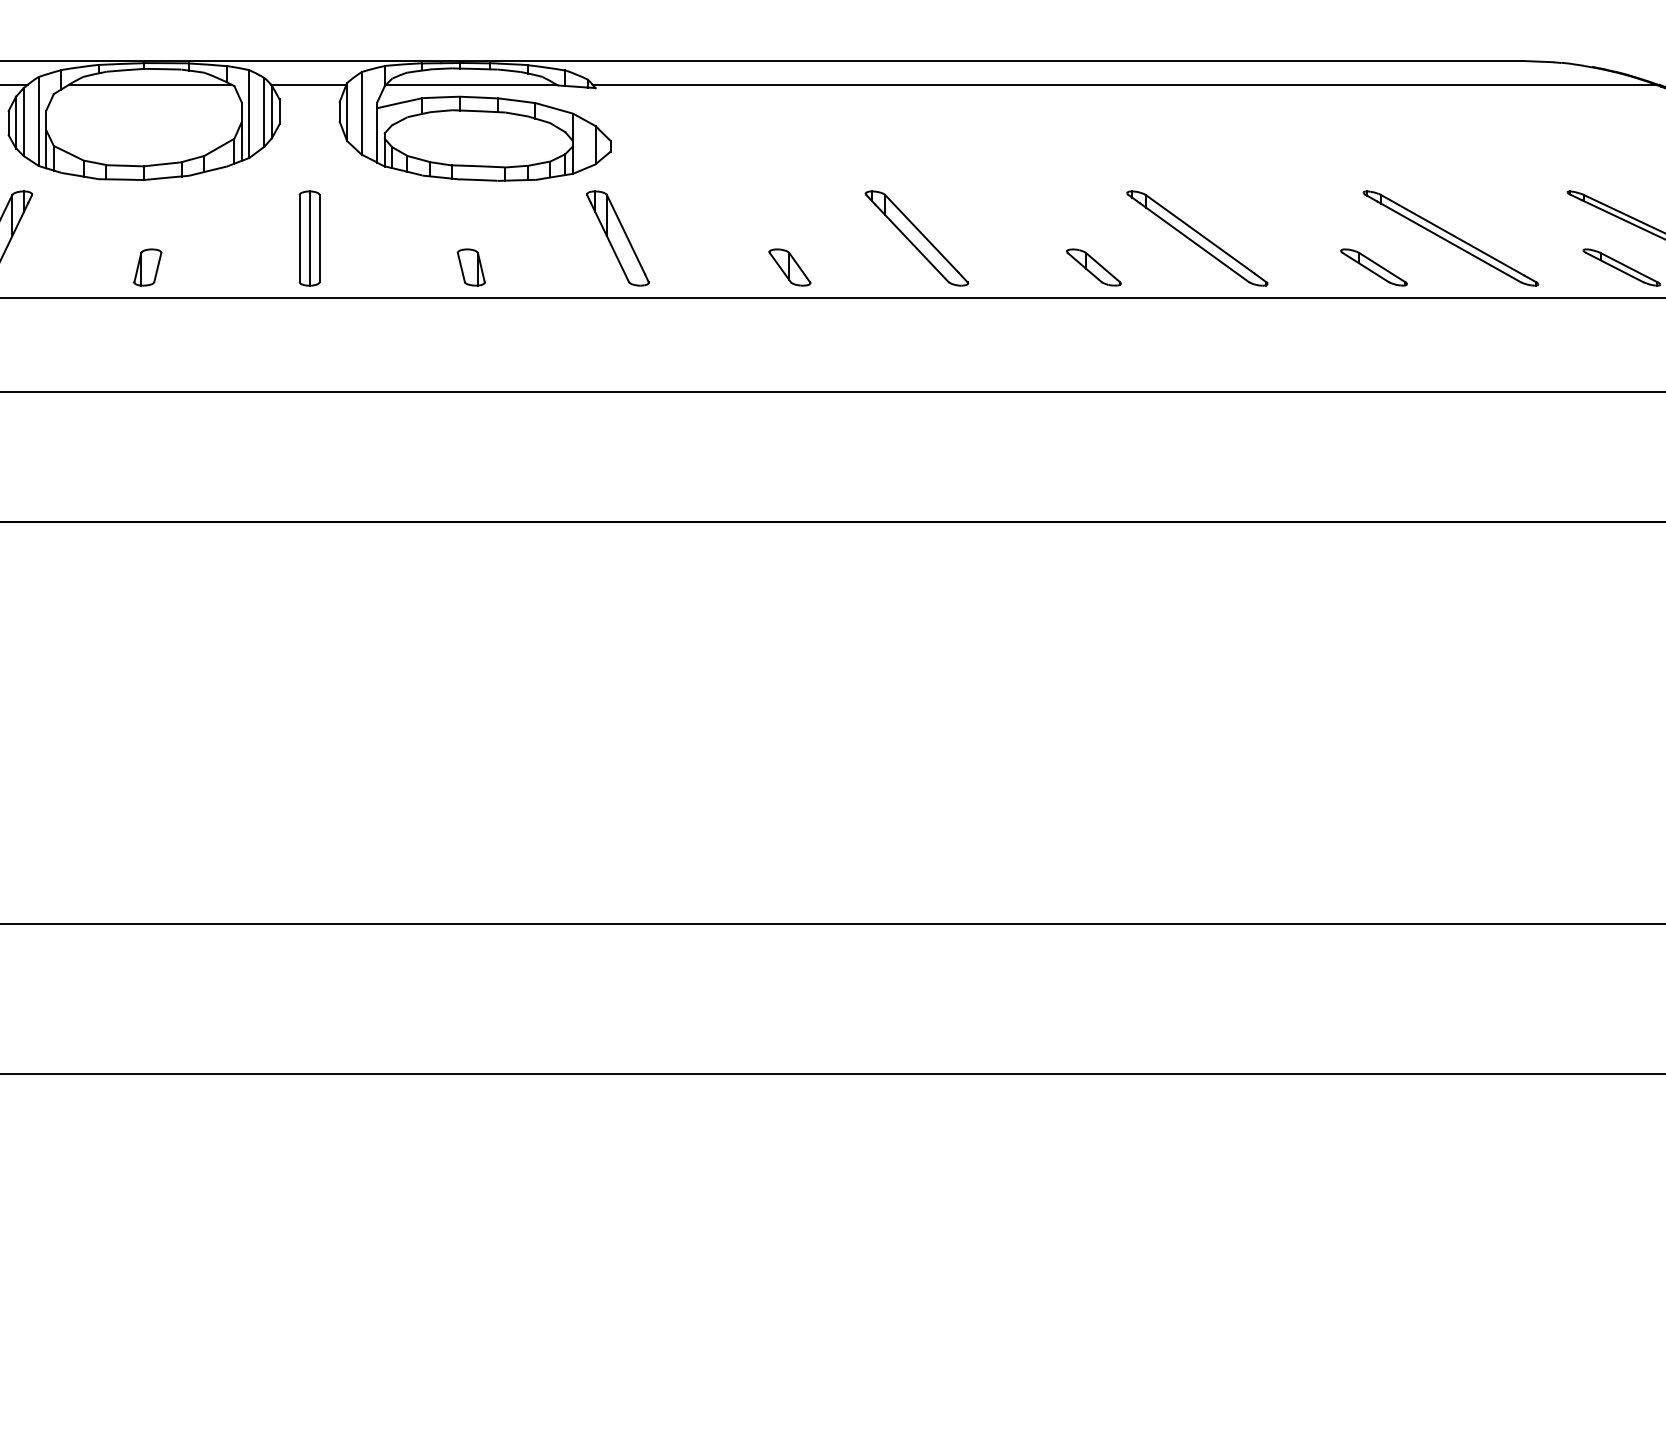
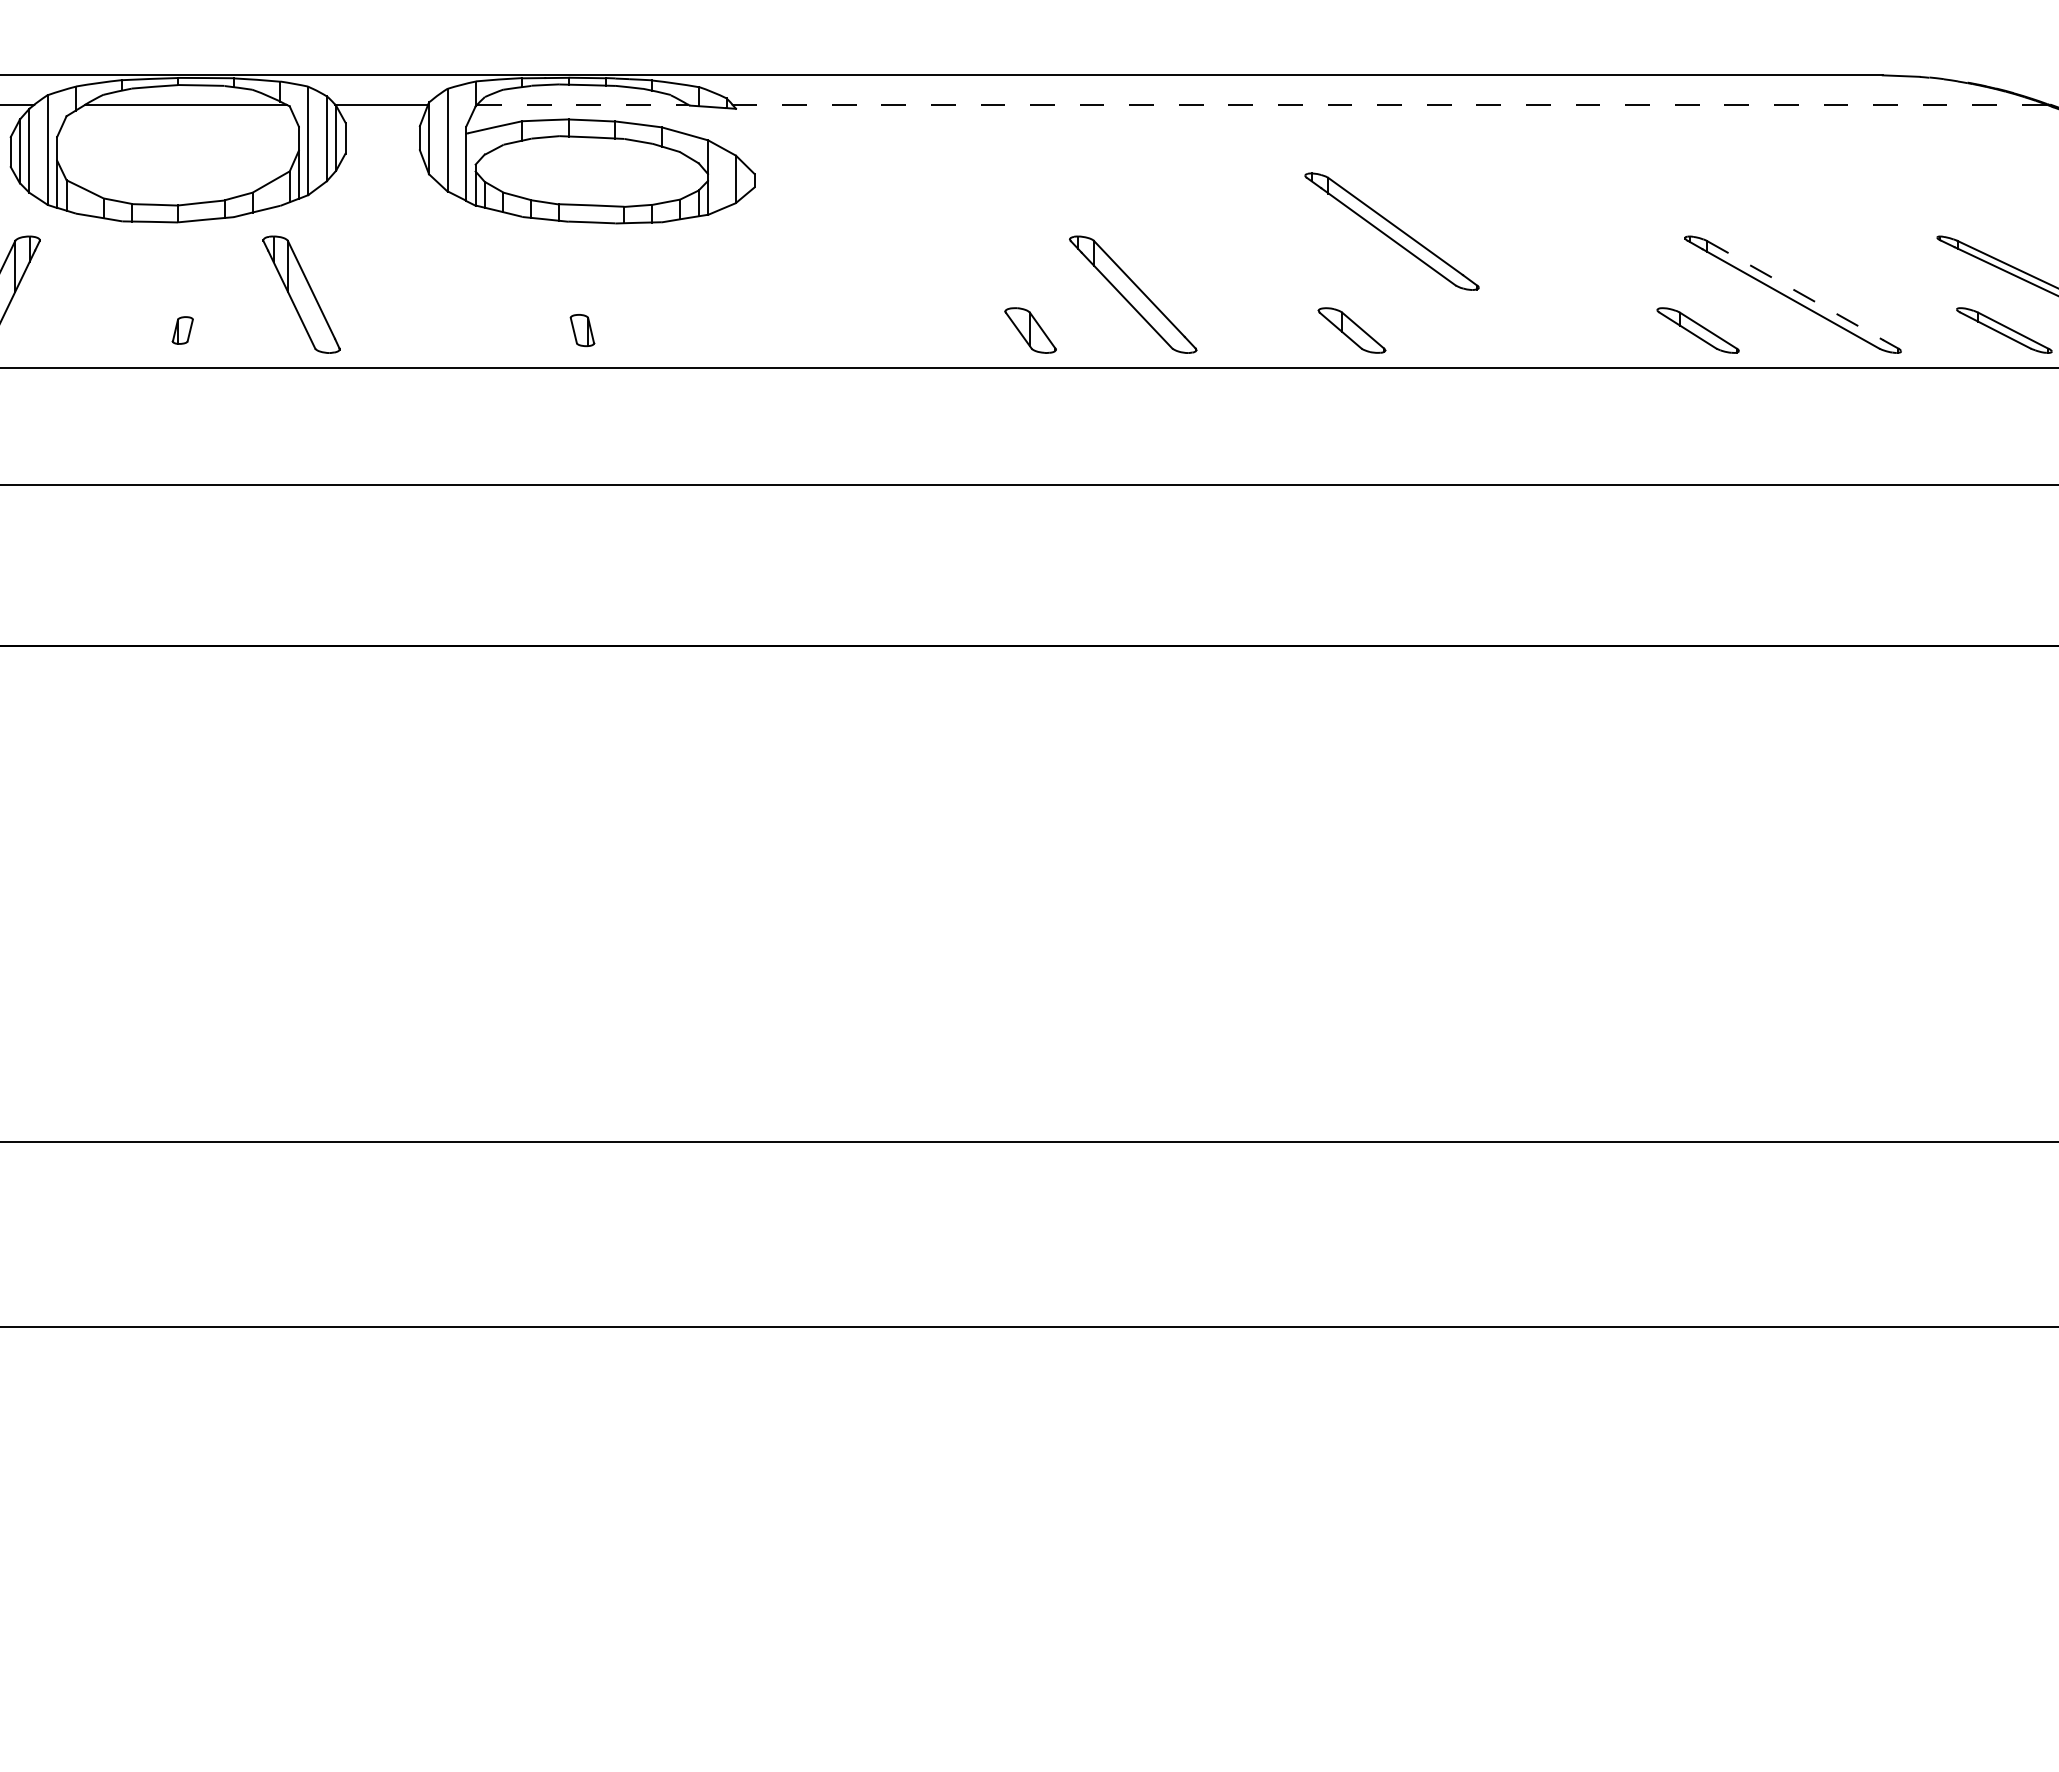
line: (472, 84) -> (583, 104), solid -> dashed
line: (1124, 84) -> (1389, 104), solid -> dashed
line: (1453, 235) -> (1796, 290), solid -> dashed
part: (309, 238) -> (382, 294), removed
part: (617, 238) -> (300, 294), moved
part: (1197, 238) -> (1392, 231), moved
part: (147, 267) -> (182, 330), size x0.6
part: (470, 267) -> (581, 330), size x0.7
part: (789, 267) -> (1030, 330), moved

